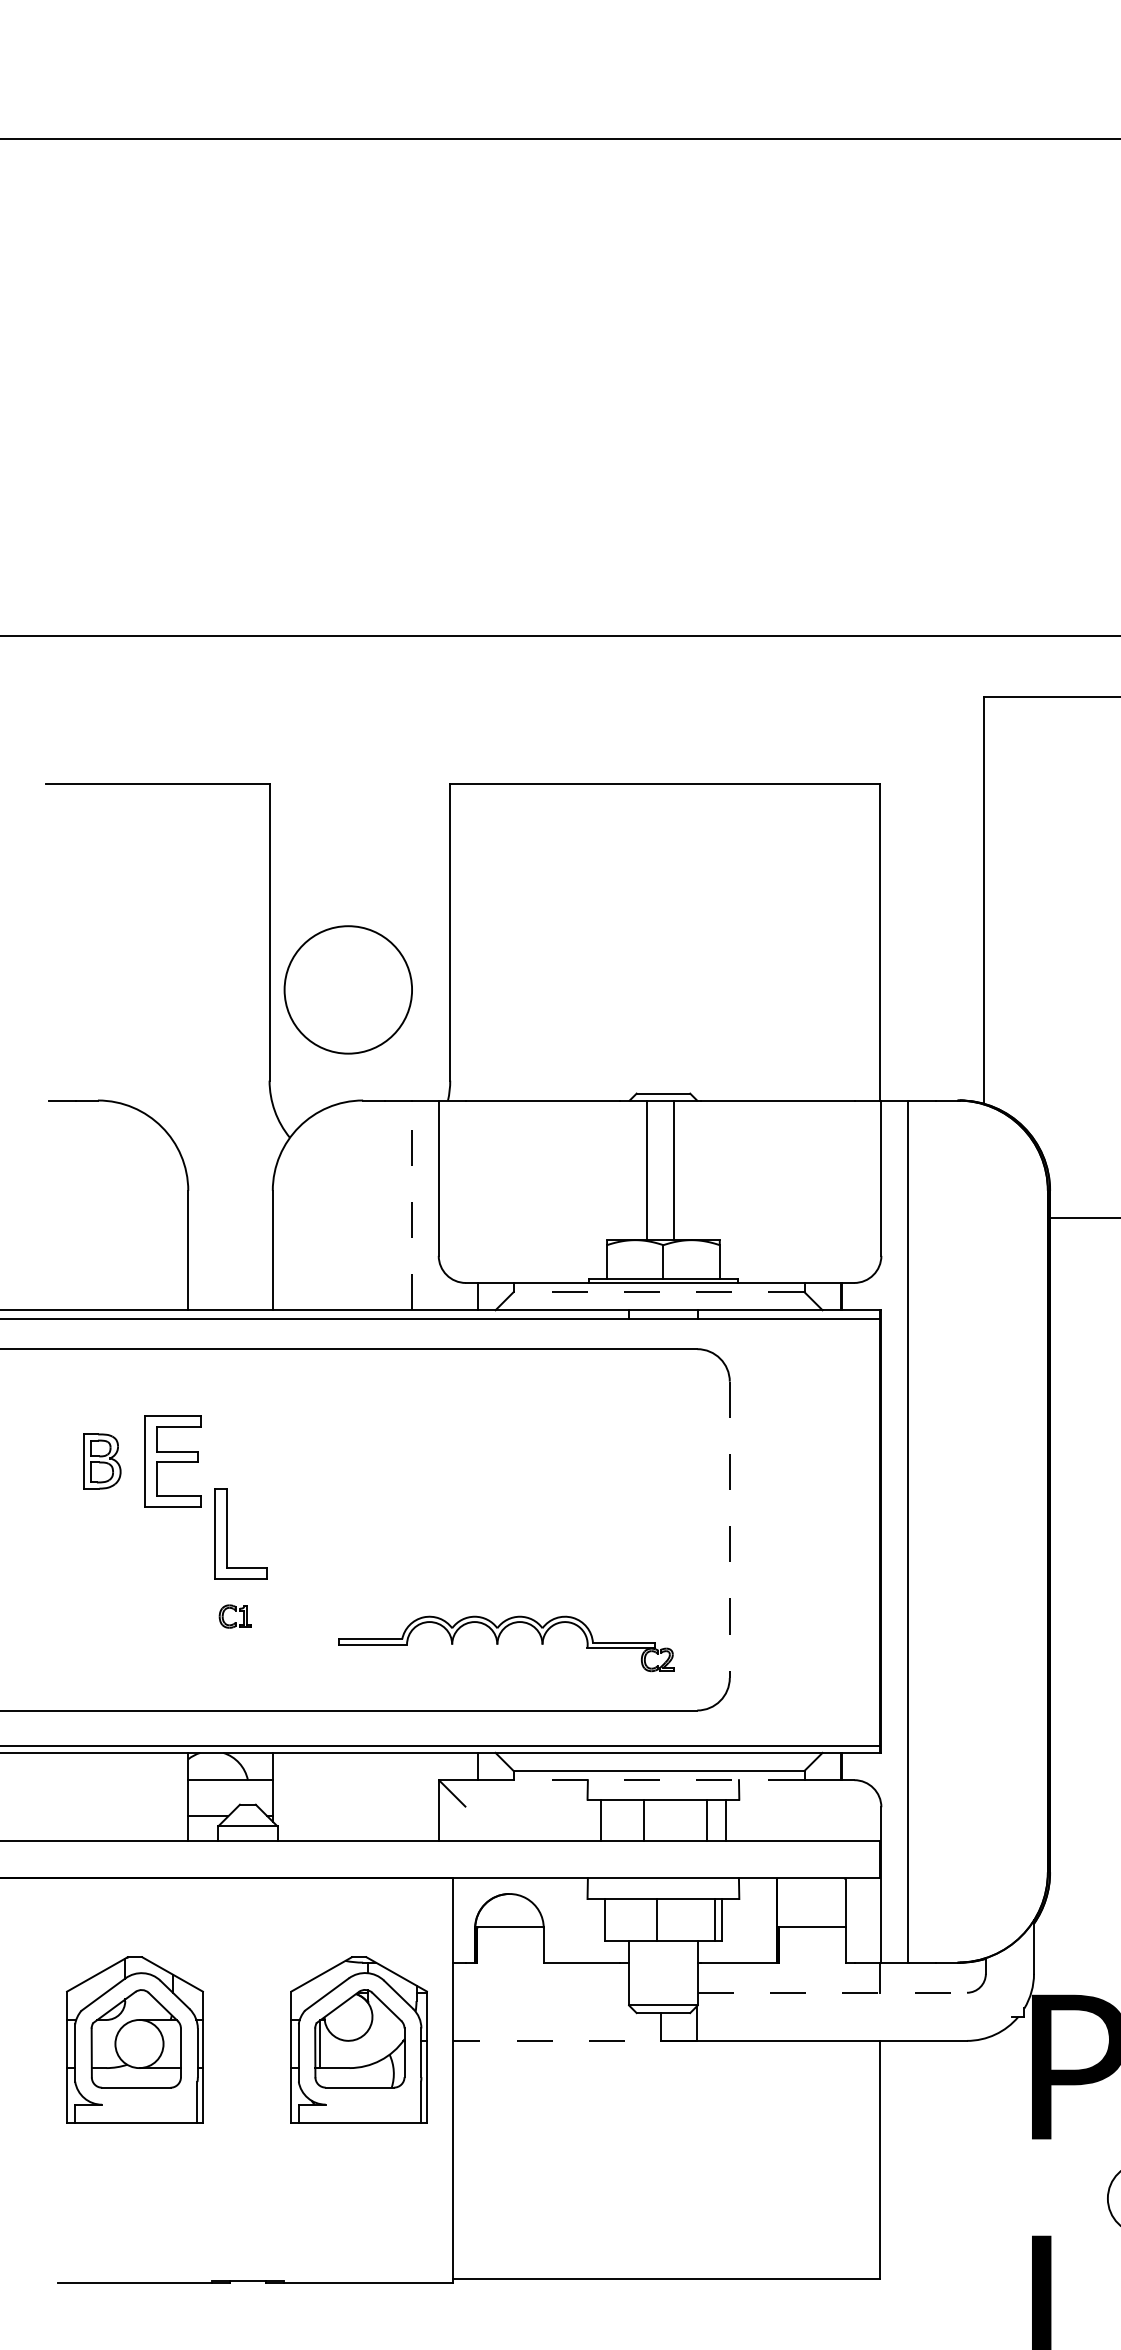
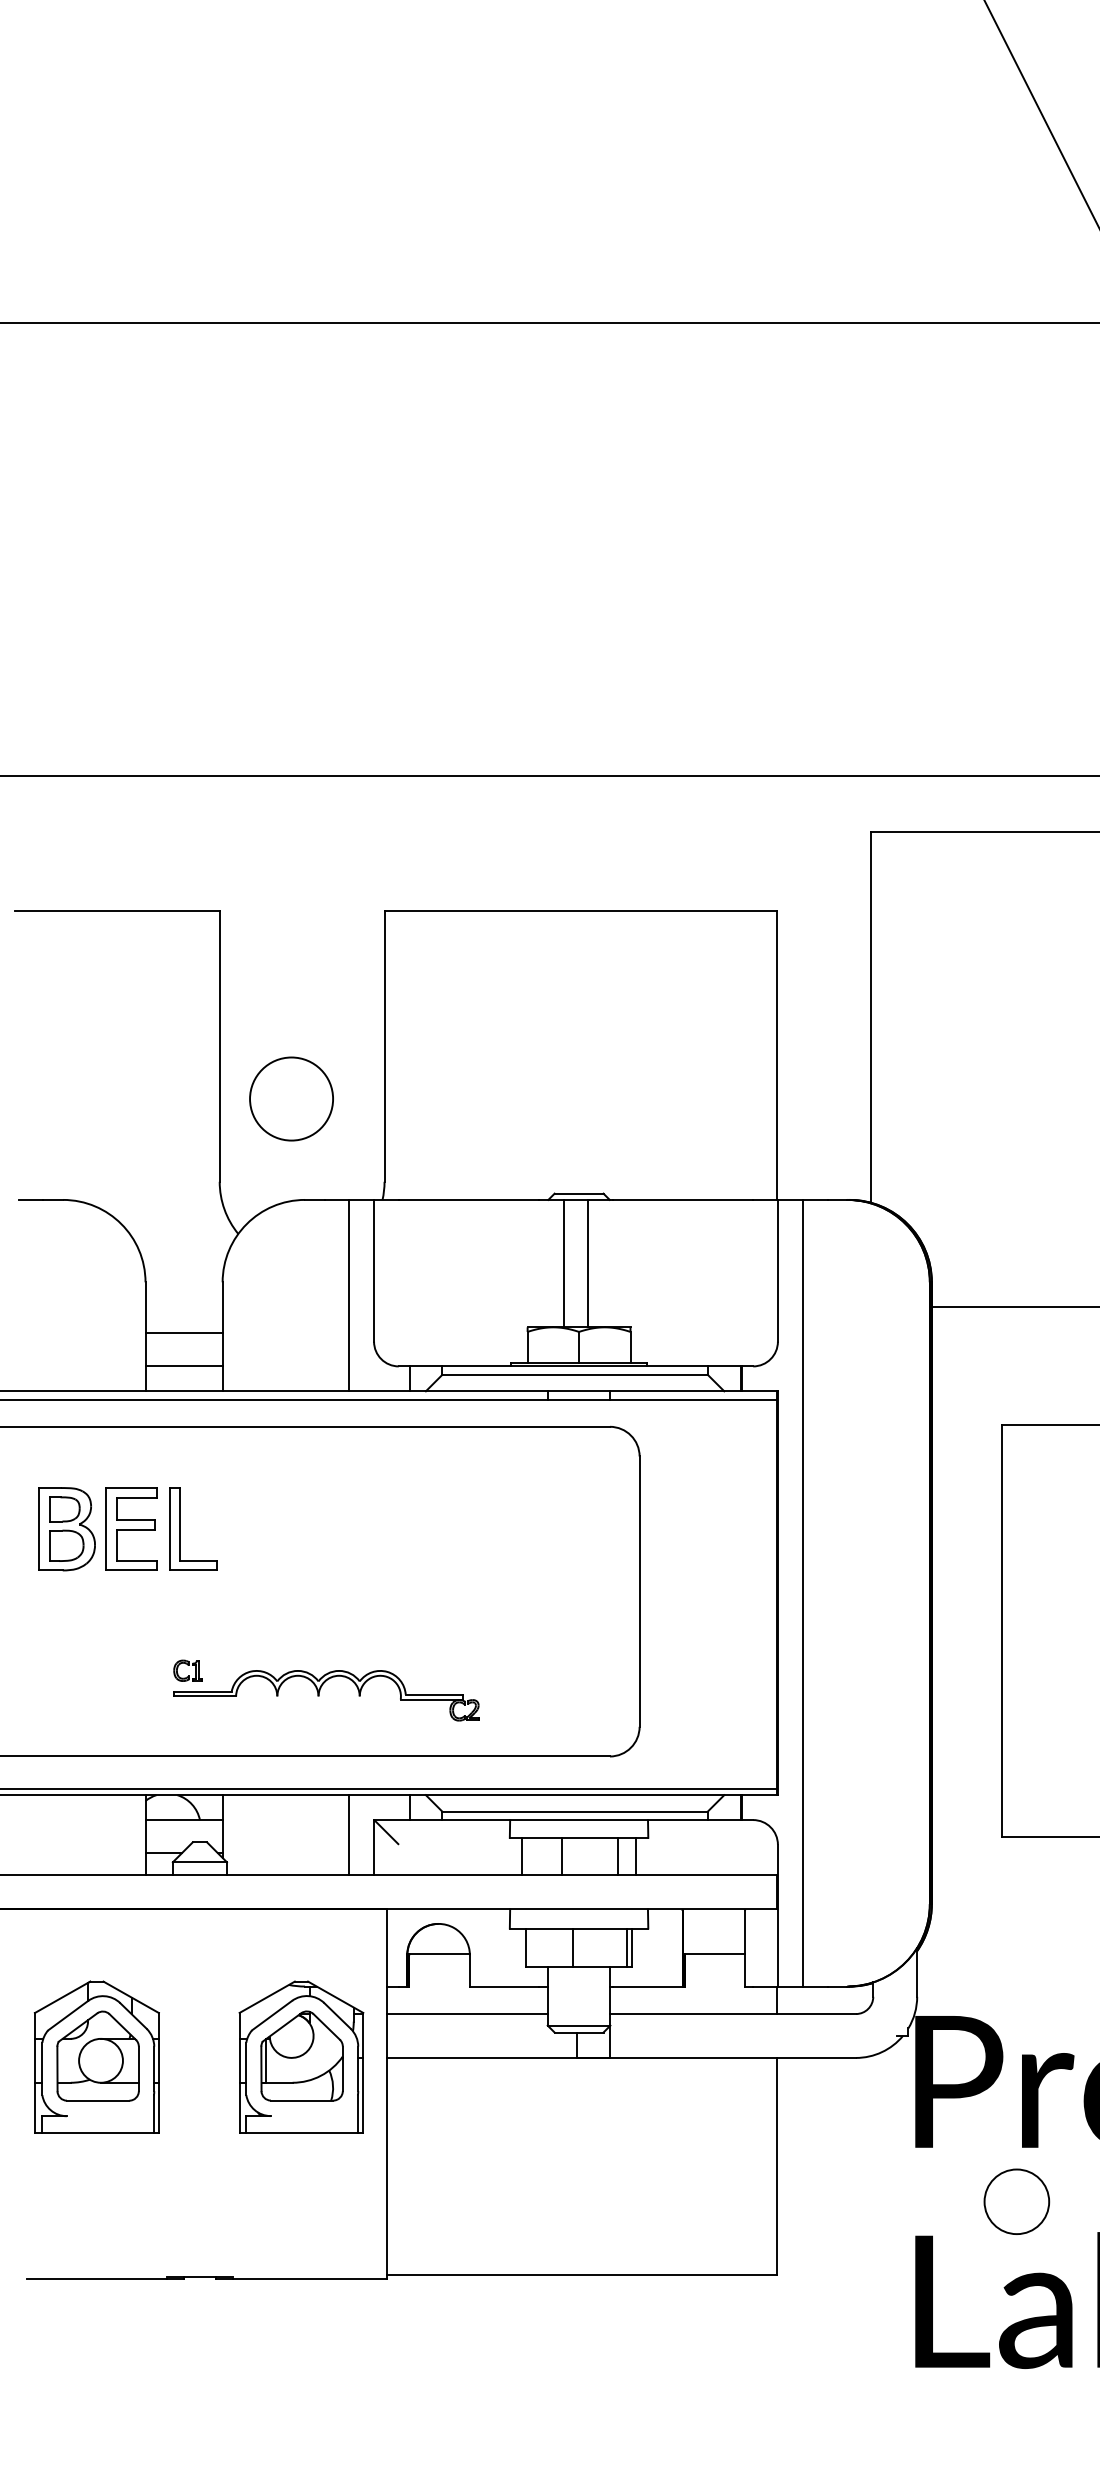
circle: (348, 989) -> (291, 1098), size x0.71
line: (411, 1205) -> (349, 1295), dashed -> solid
line: (229, 1246) -> (183, 1333), added
line: (229, 1283) -> (183, 1366), added
line: (659, 1291) -> (575, 1374), dashed -> solid
part: (101, 1461) -> (66, 1529), size x1.67
line: (729, 1530) -> (639, 1592), dashed -> solid
part: (226, 1532) -> (180, 1528), moved
part: (498, 1643) -> (319, 1695), moved
line: (659, 1780) -> (575, 1820), dashed -> solid
line: (411, 1797) -> (349, 1835), added
line: (541, 1993) -> (467, 2014), added
line: (832, 1993) -> (733, 2014), dashed -> solid
line: (575, 2040) -> (498, 2057), dashed -> solid

